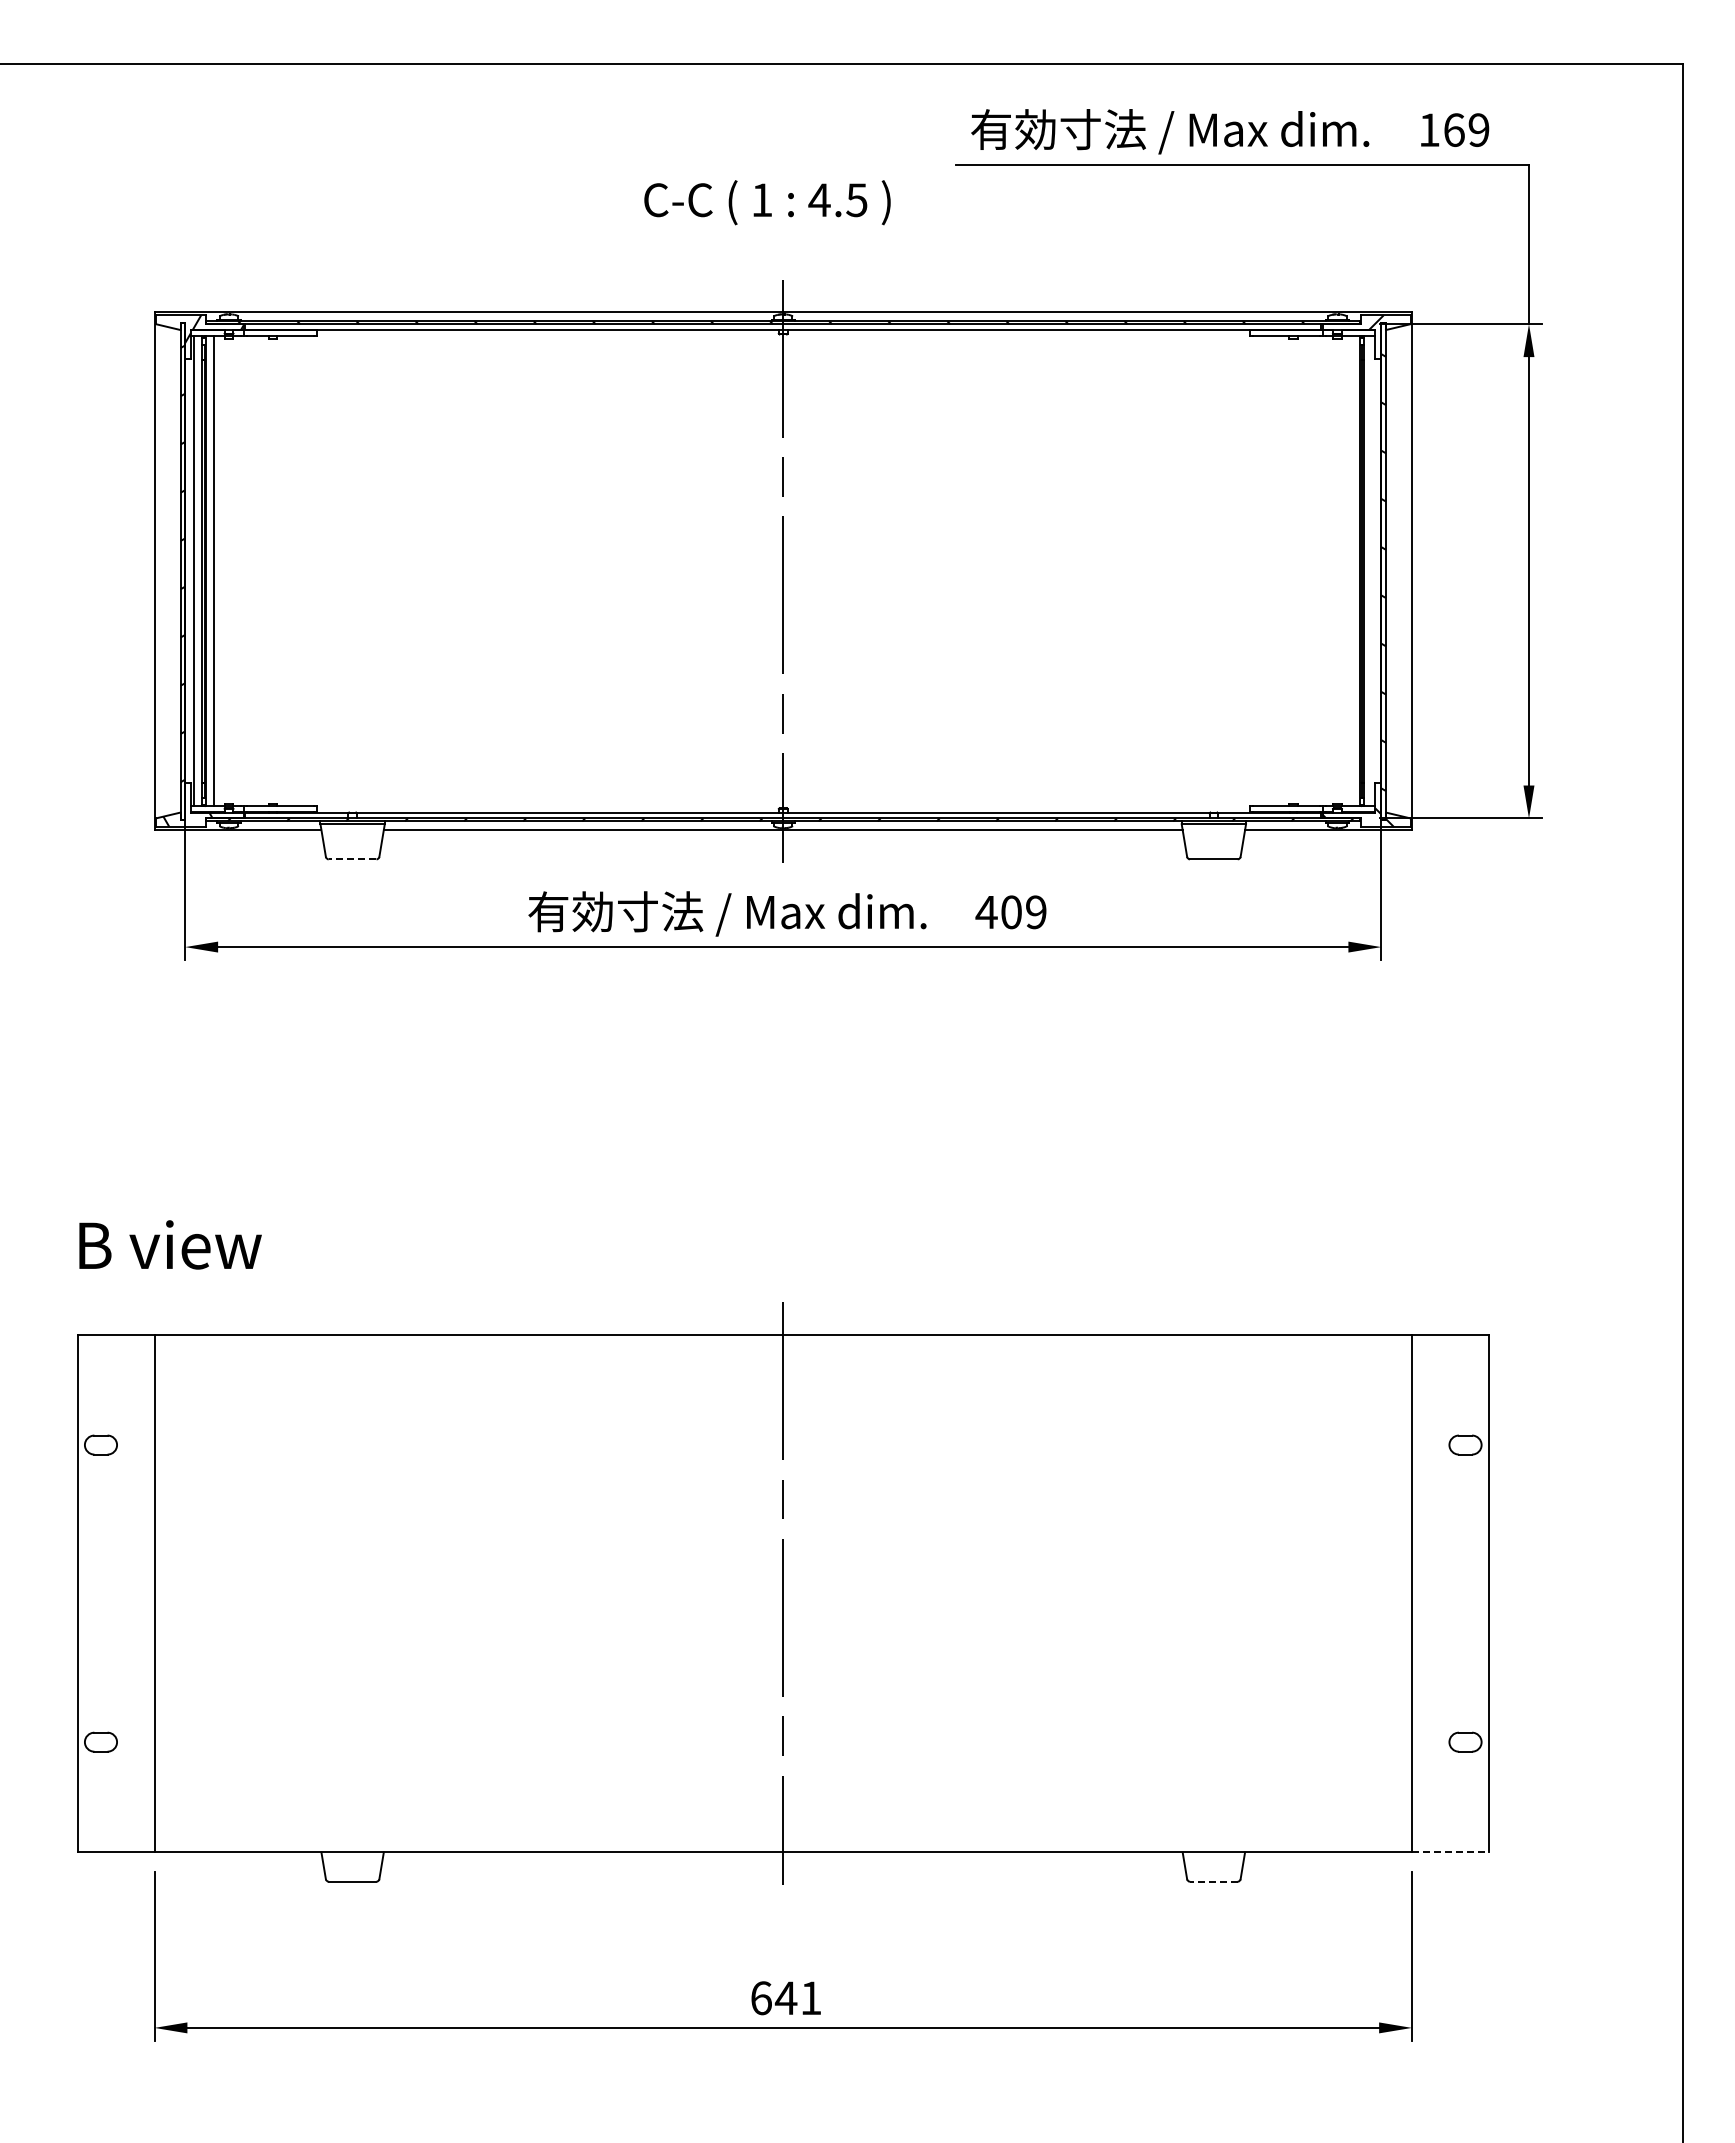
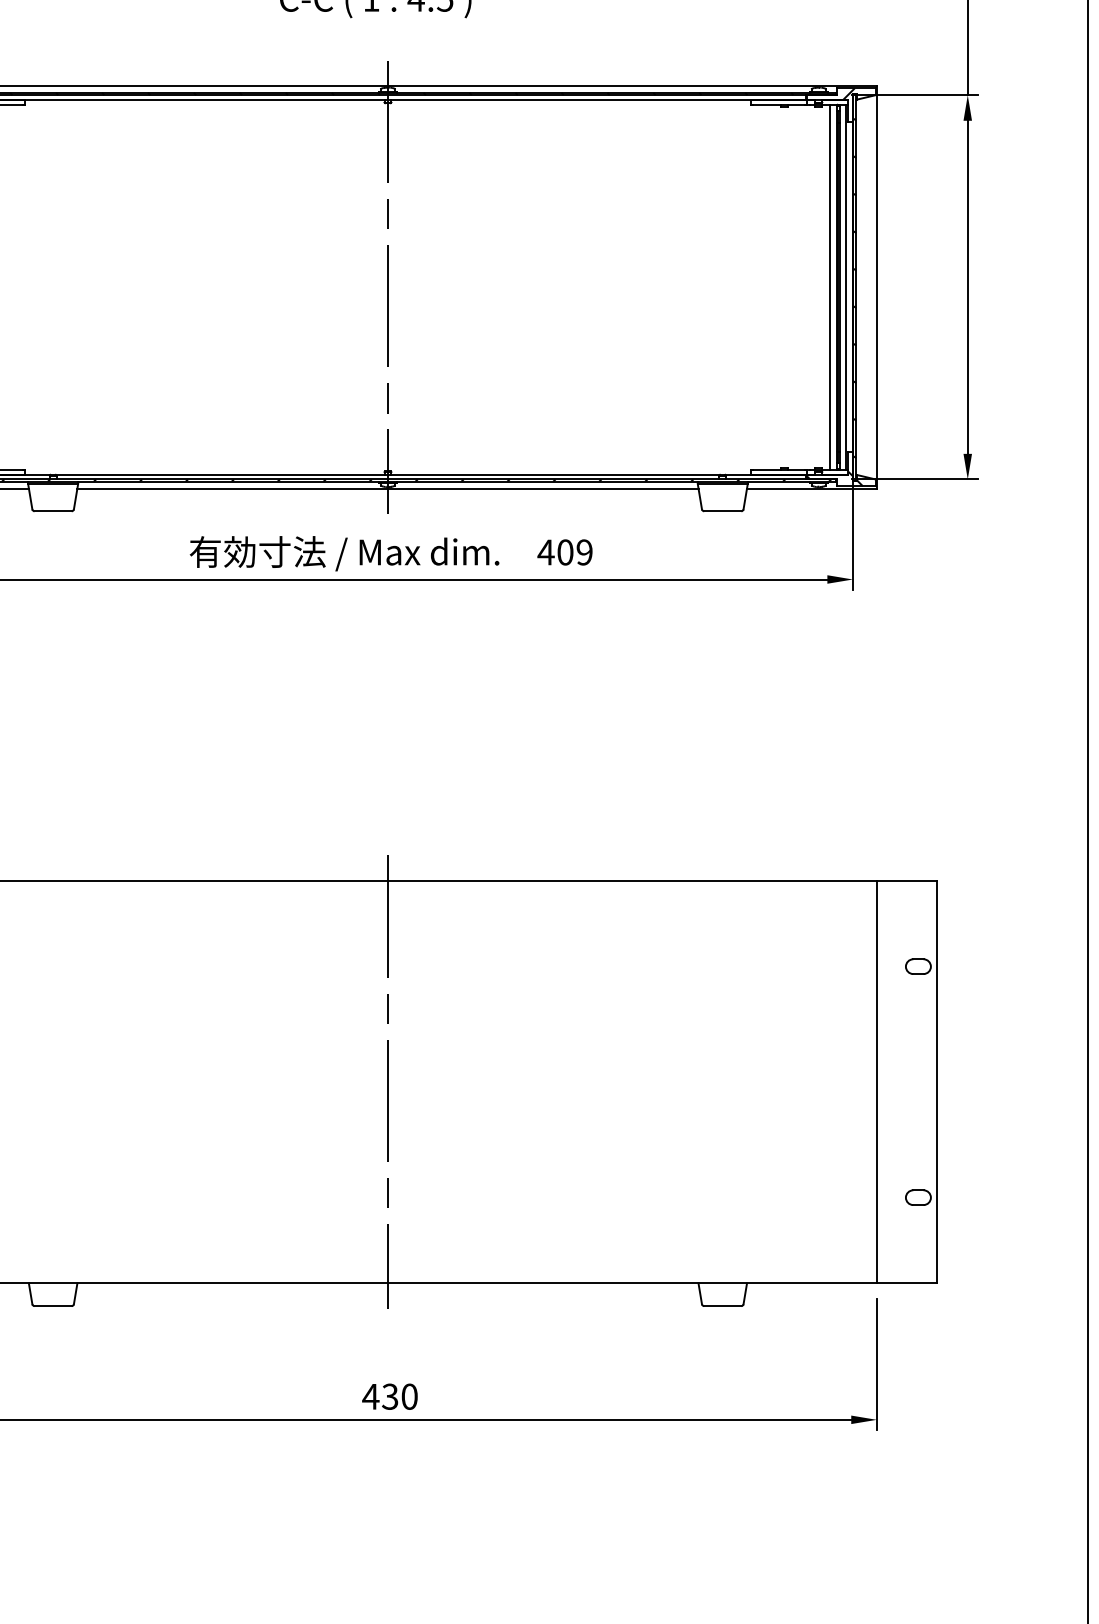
line: (1352, 571) -> (830, 287), added
line: (1372, 571) -> (846, 287), added
line: (352, 859) -> (53, 511), dashed -> solid
line: (1450, 1852) -> (906, 1283), dashed -> solid
line: (1213, 1881) -> (722, 1306), dashed -> solid
text: (785, 1998) -> (389, 1396), 641 -> 430

